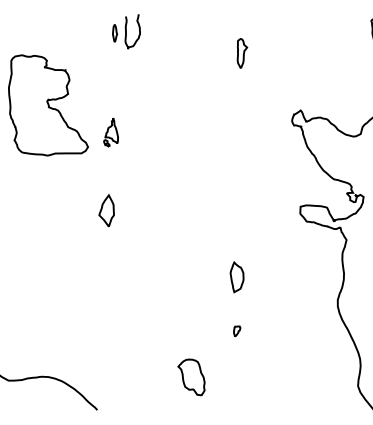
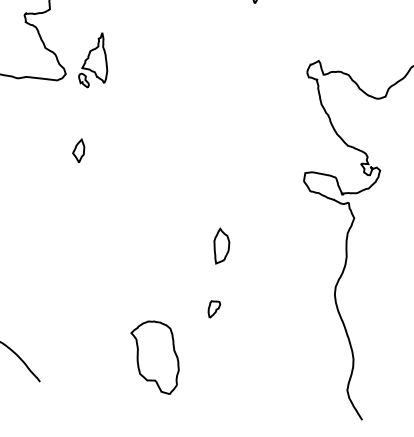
part: (110, 132) -> (94, 60), size x1.67
part: (106, 210) -> (78, 150), size x0.62
part: (236, 331) -> (213, 309), size x1.43
part: (191, 377) -> (154, 356), size x1.67

